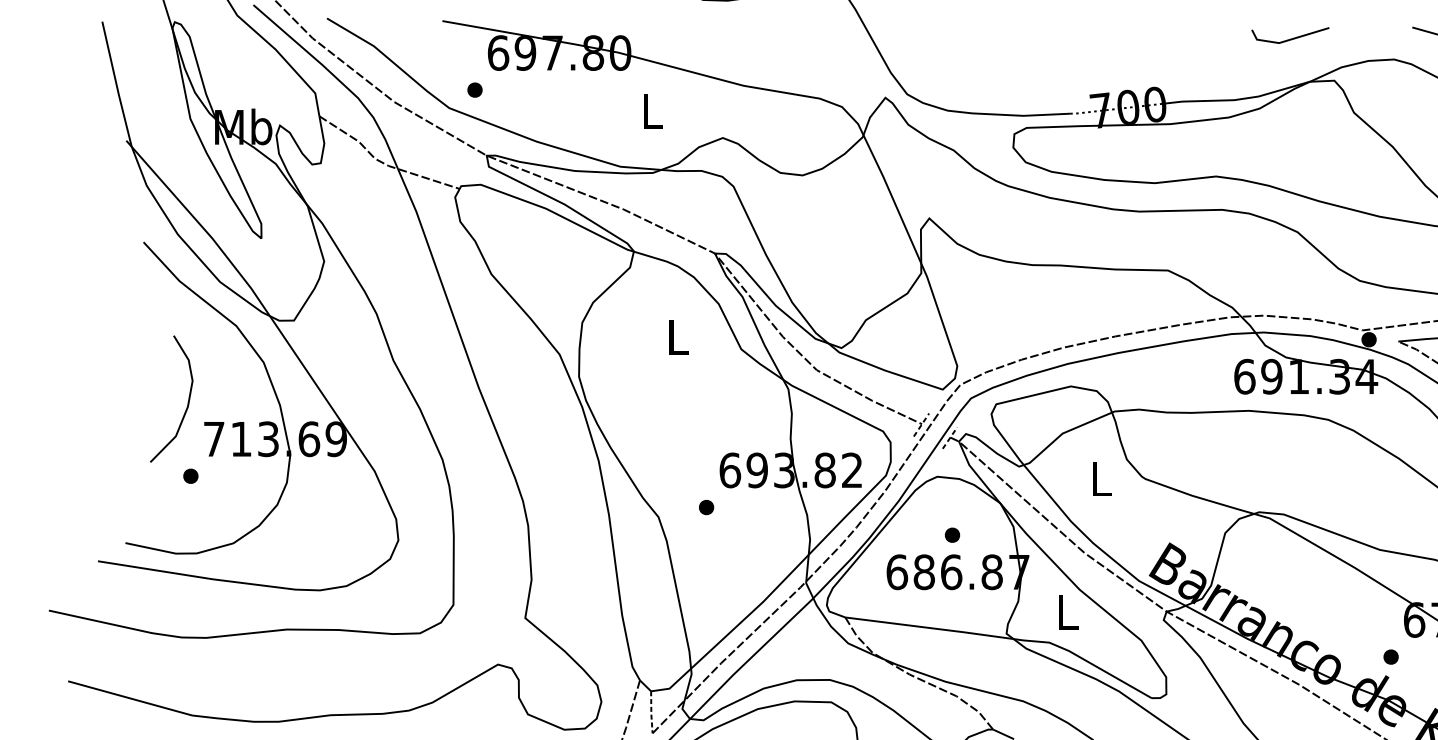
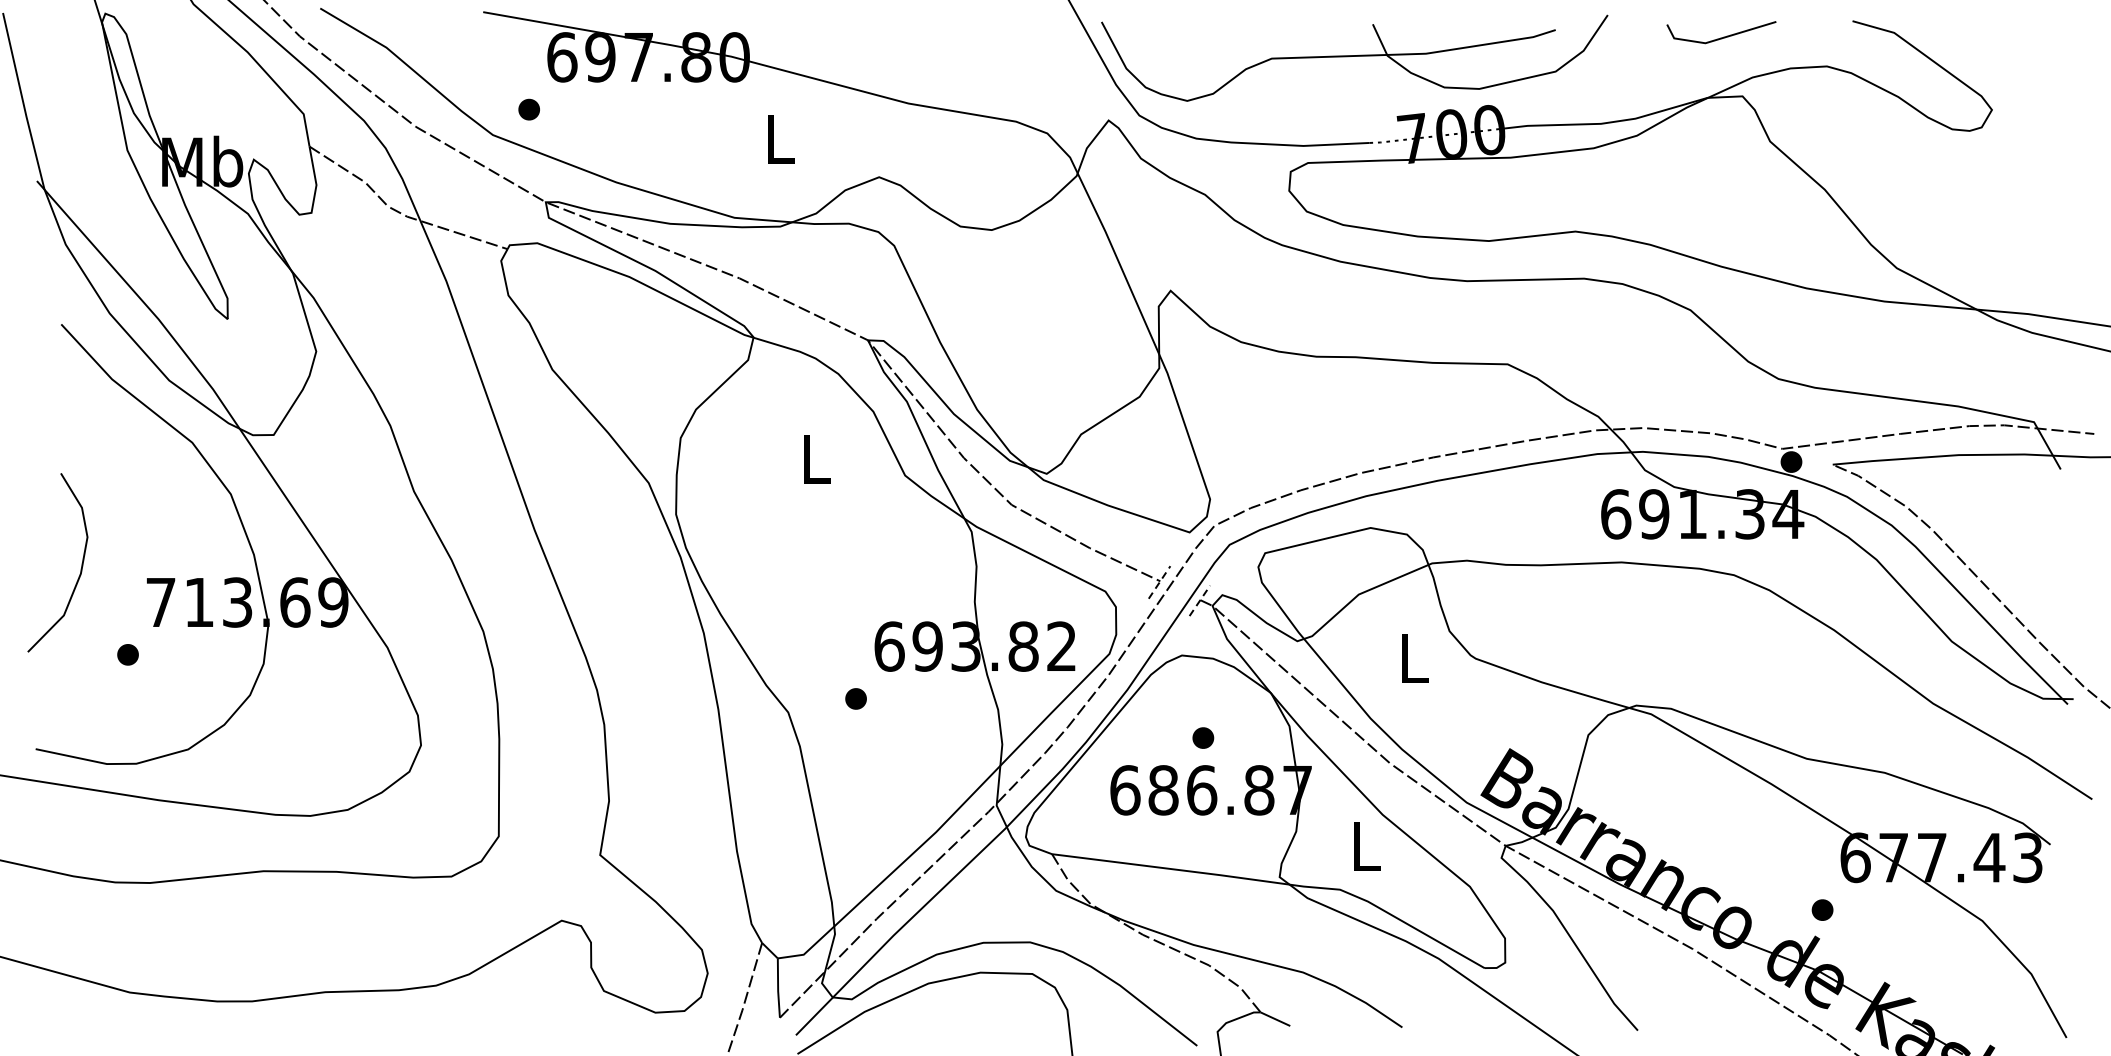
line: (1291, 38) -> (1723, 36), moved
part: (1059, 53) -> (1354, 57), added
curve: (188, 399) -> (81, 563), moved
line: (651, 713) -> (778, 989), dashed -> solid

